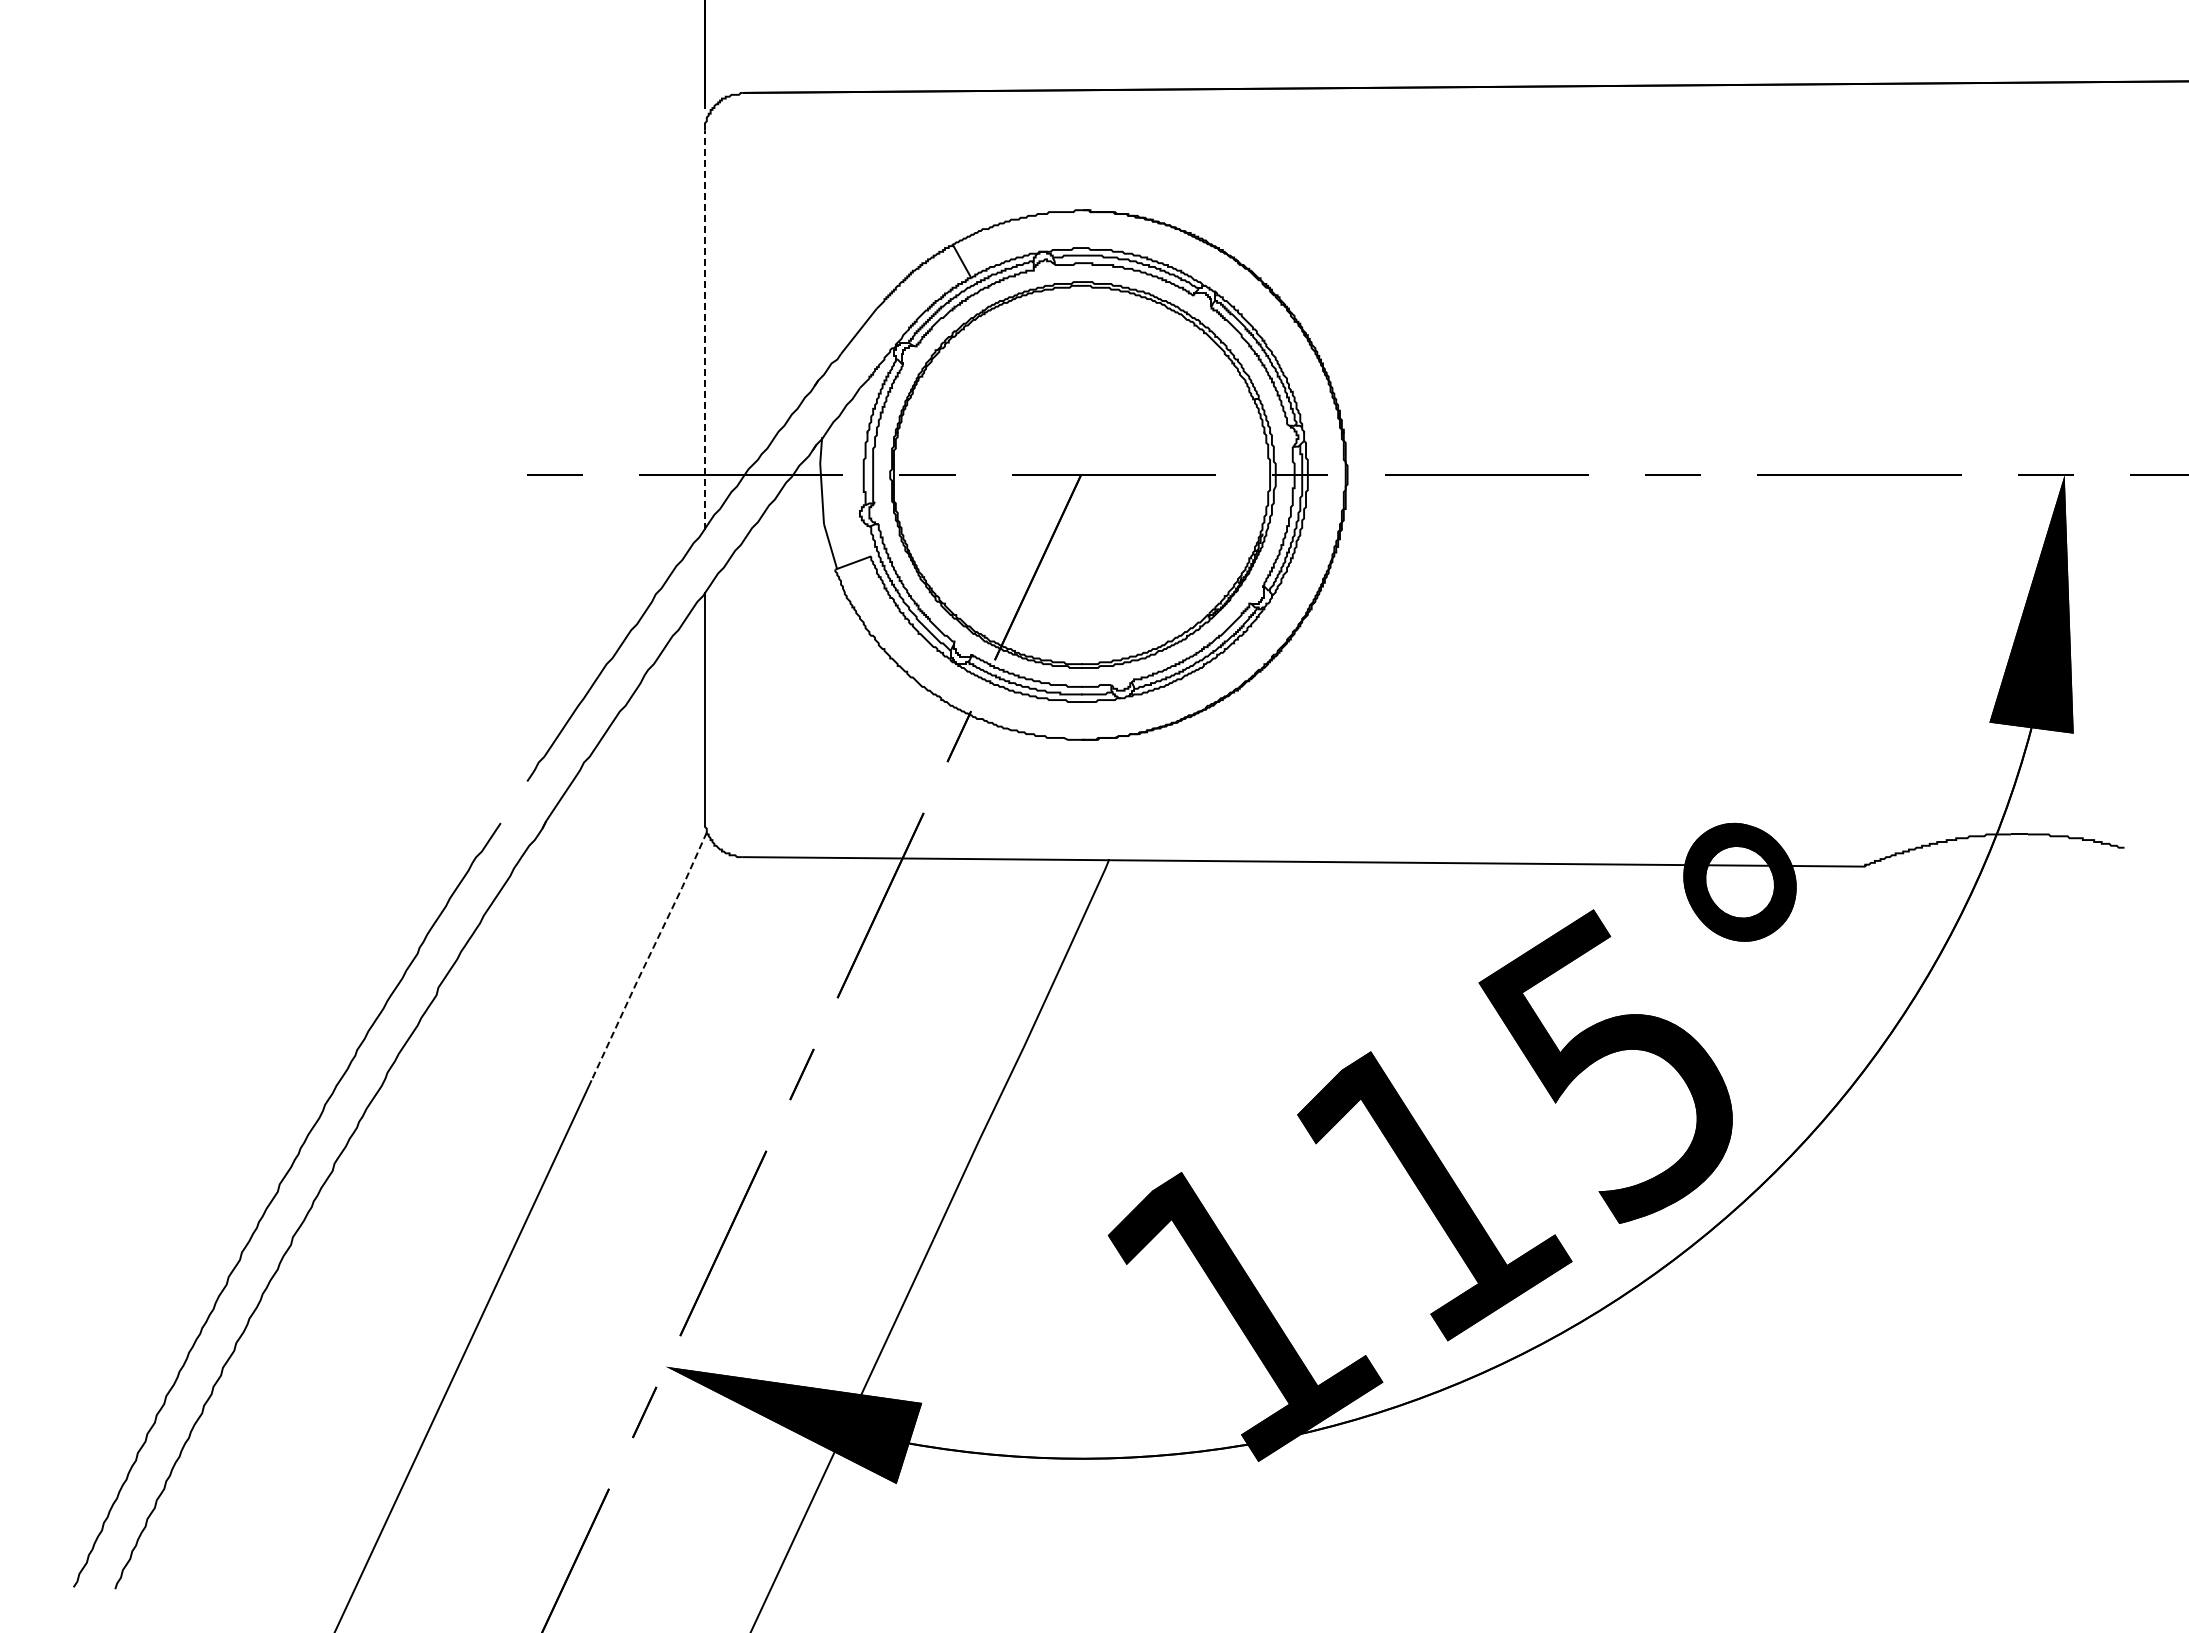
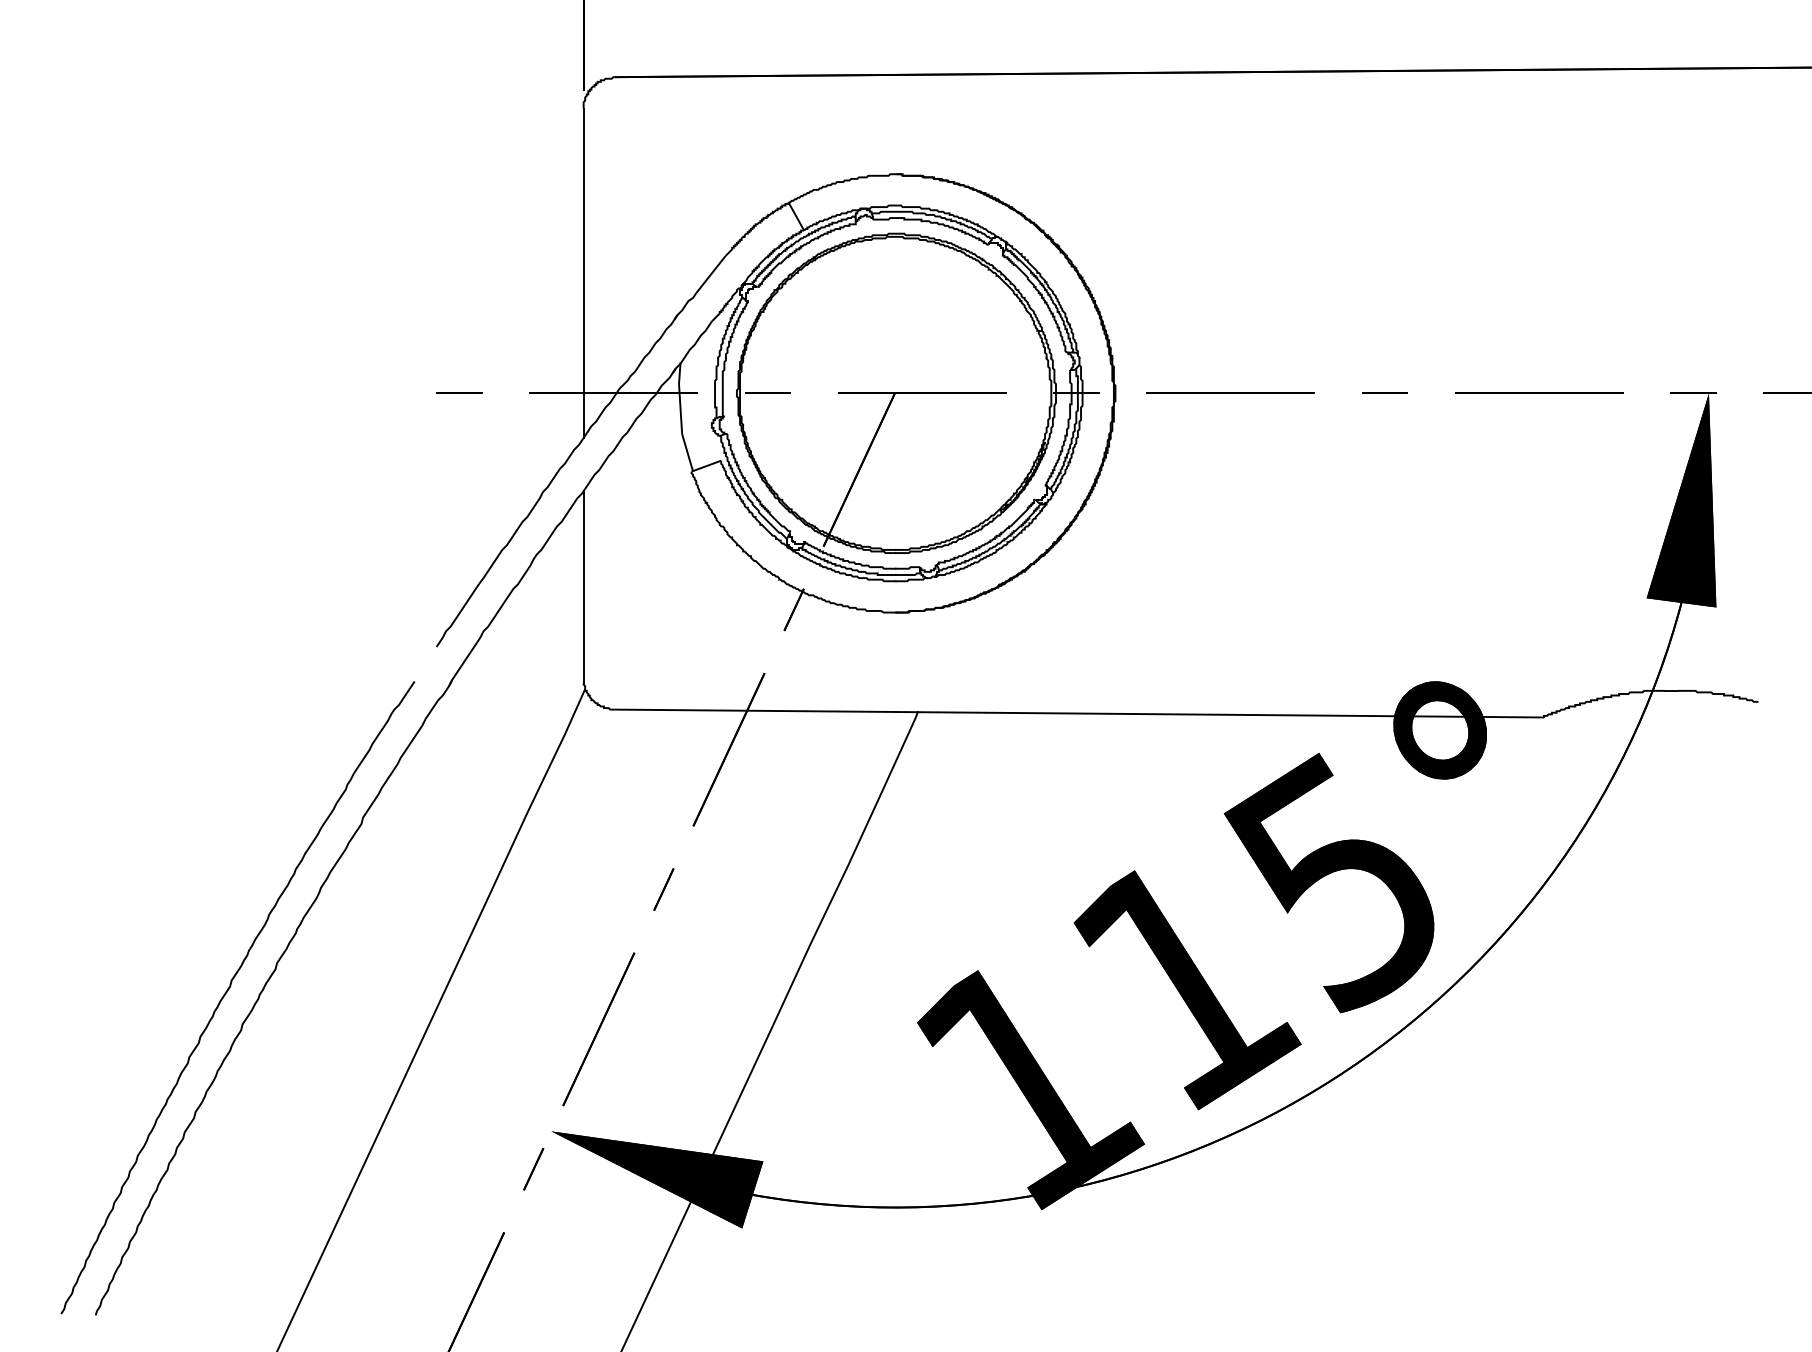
line: (704, 330) -> (583, 273), dashed -> solid
line: (649, 956) -> (537, 791), dashed -> solid

